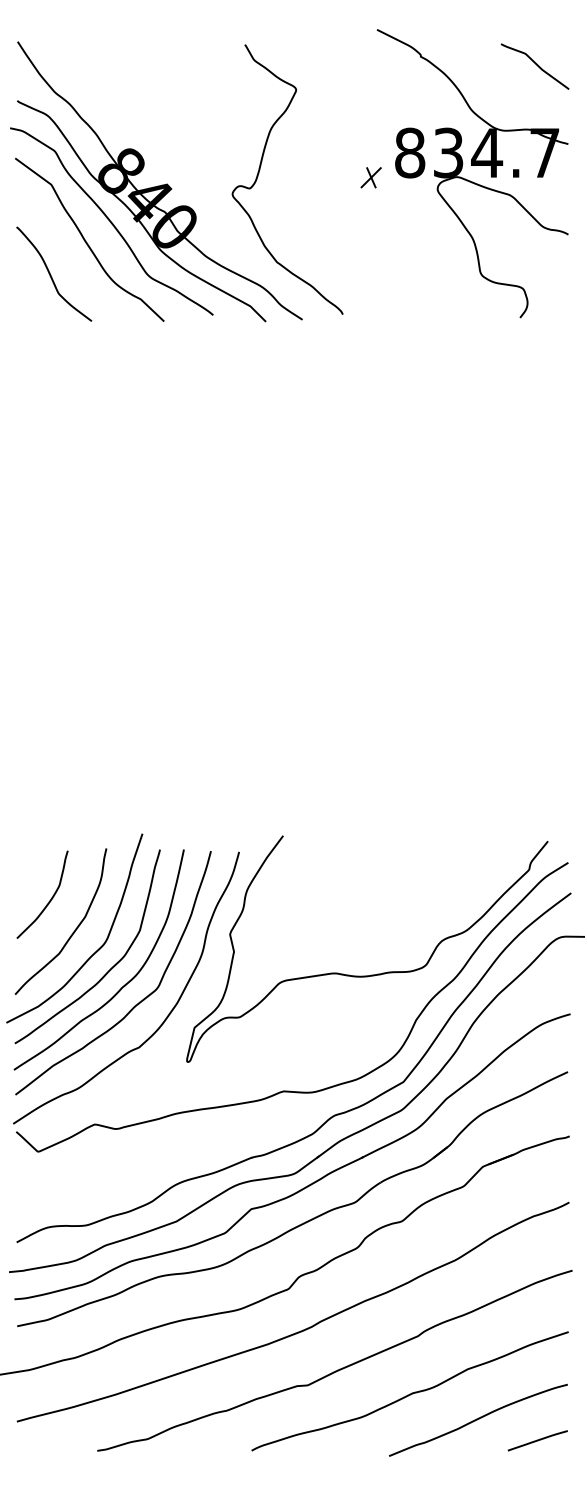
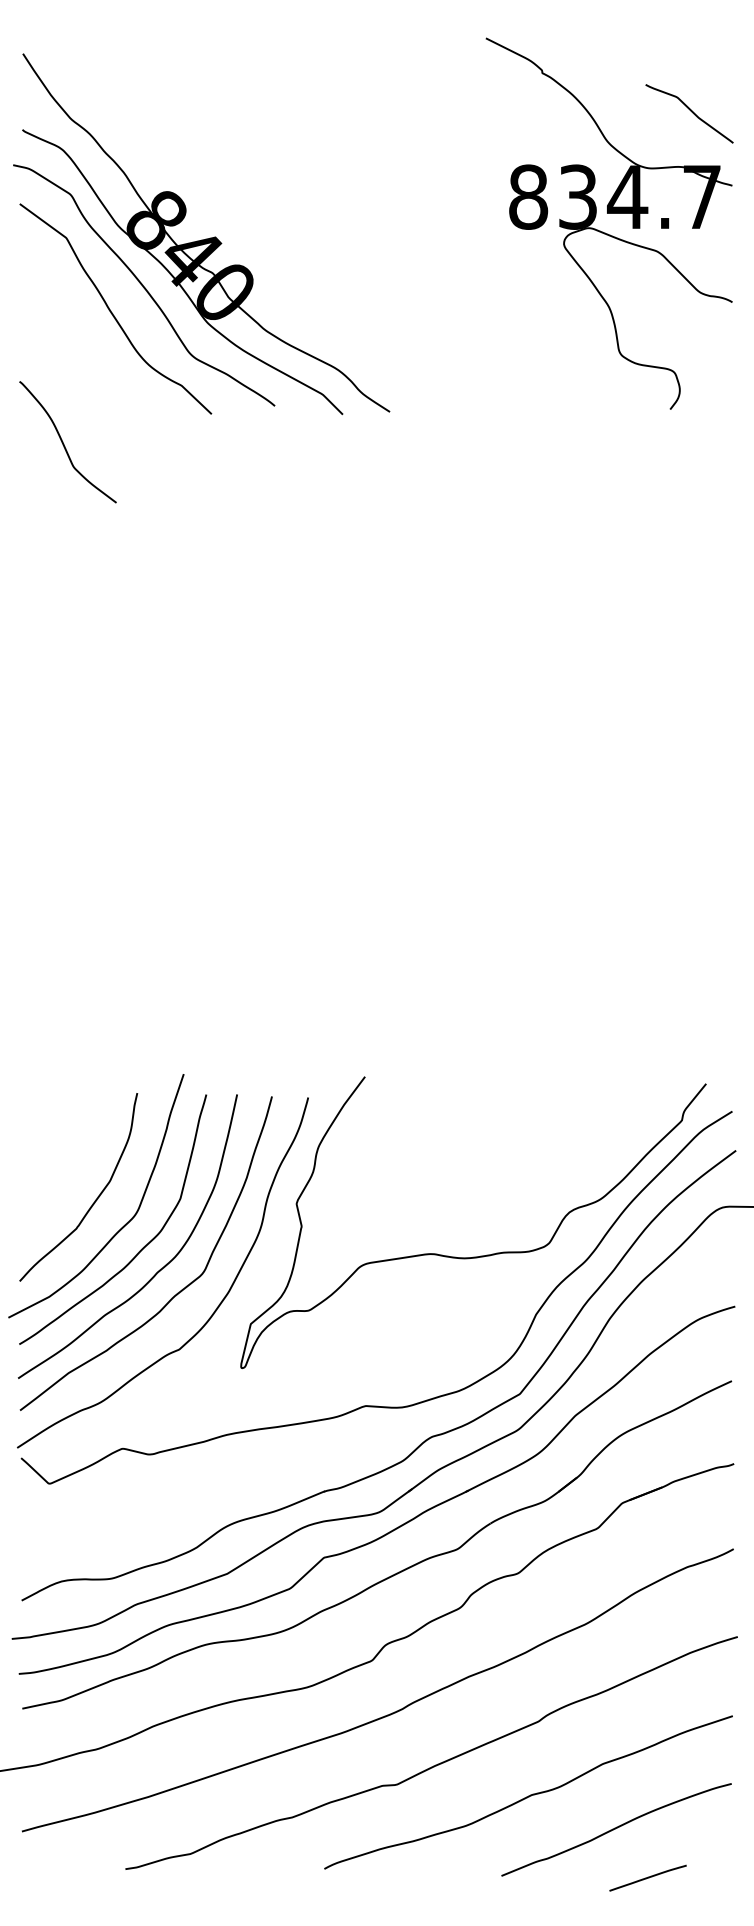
curve: (535, 64) -> (690, 111), moved
curve: (259, 172) -> (334, 222), removed
part: (371, 177) -> (478, 228), removed
curve: (51, 275) -> (64, 444), moved
curve: (49, 900) -> (64, 1159), removed
line: (537, 1440) -> (647, 1877), moved

